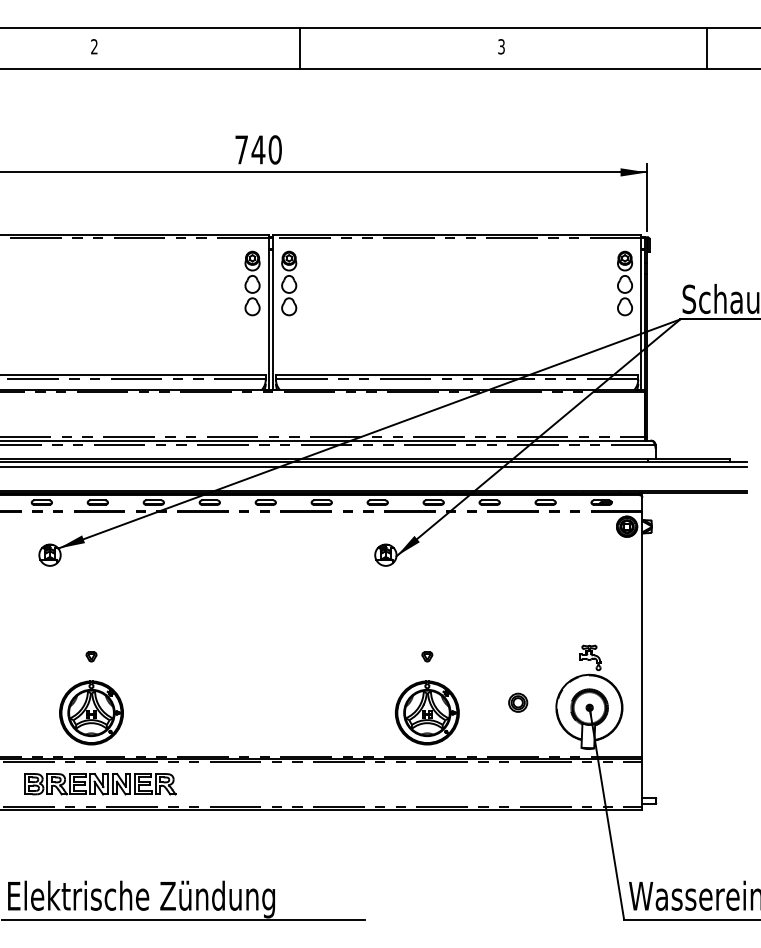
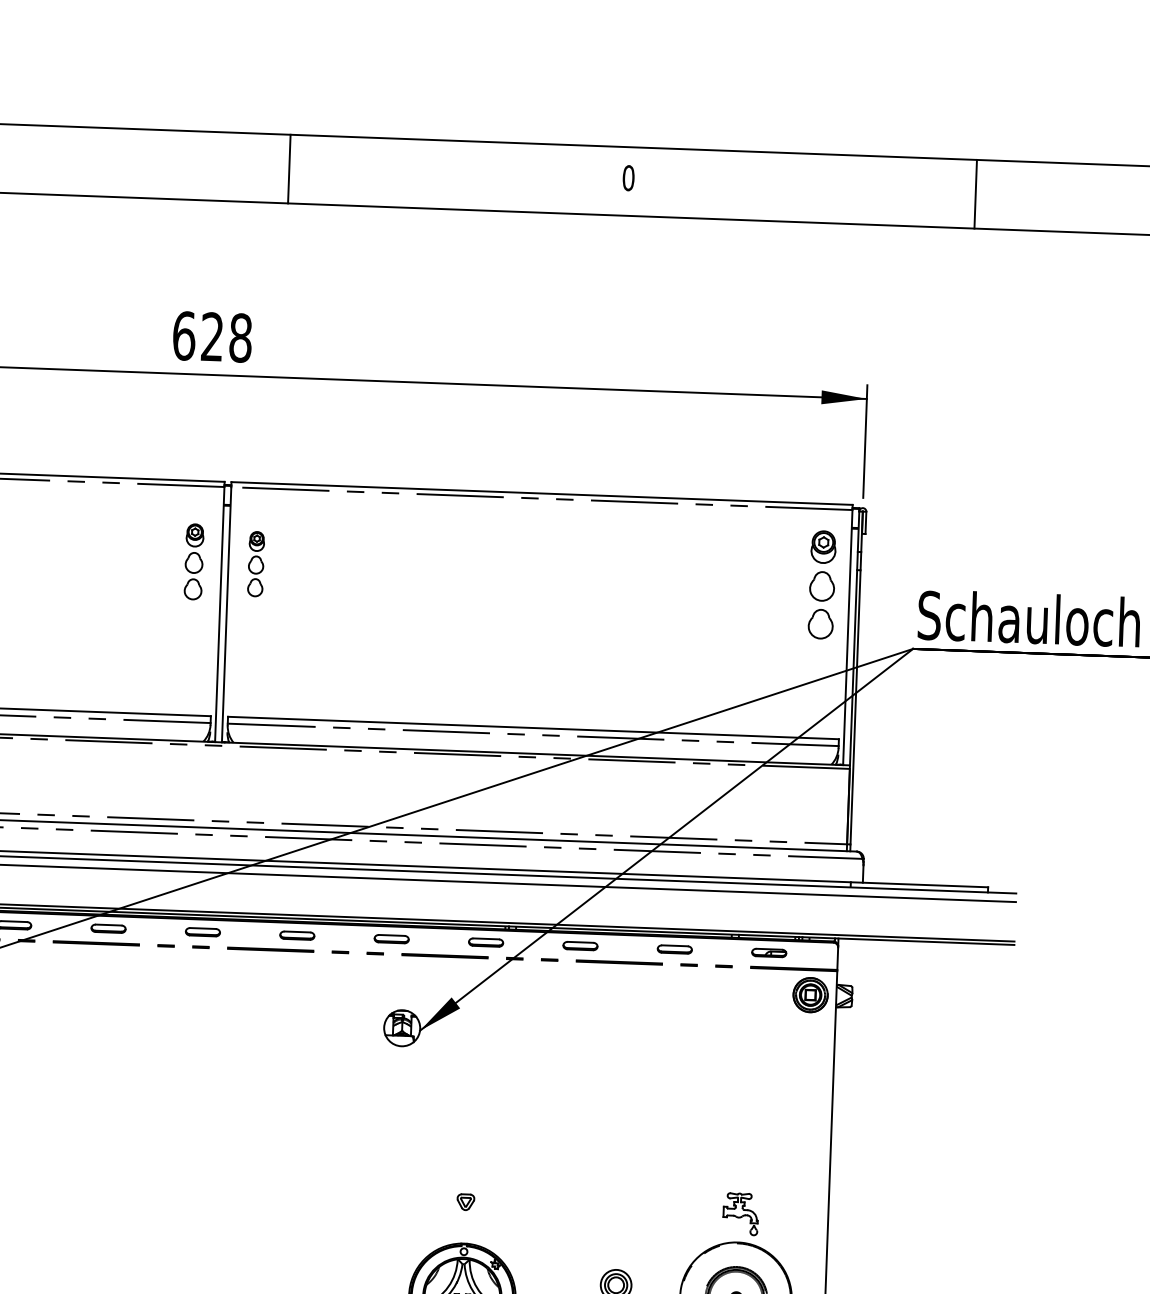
text: (501, 46) -> (628, 177), 3 -> 0
text: (258, 149) -> (212, 336), 740 -> 628
part: (252, 283) -> (194, 561), size x0.7
part: (289, 283) -> (256, 564), size x0.6

